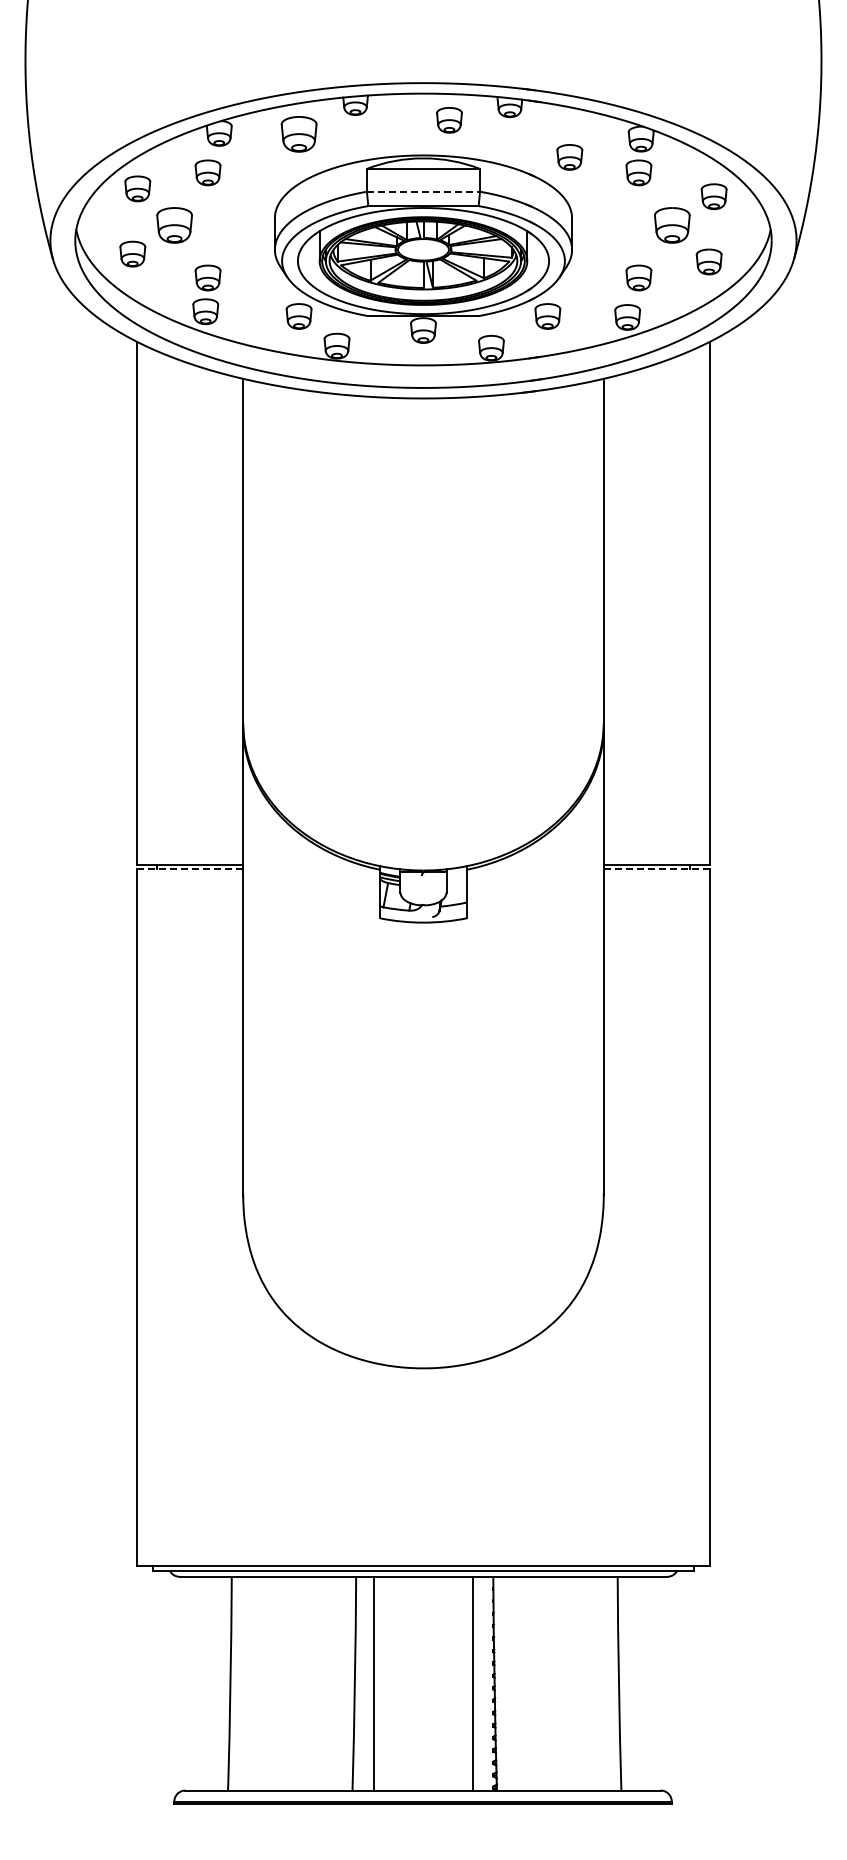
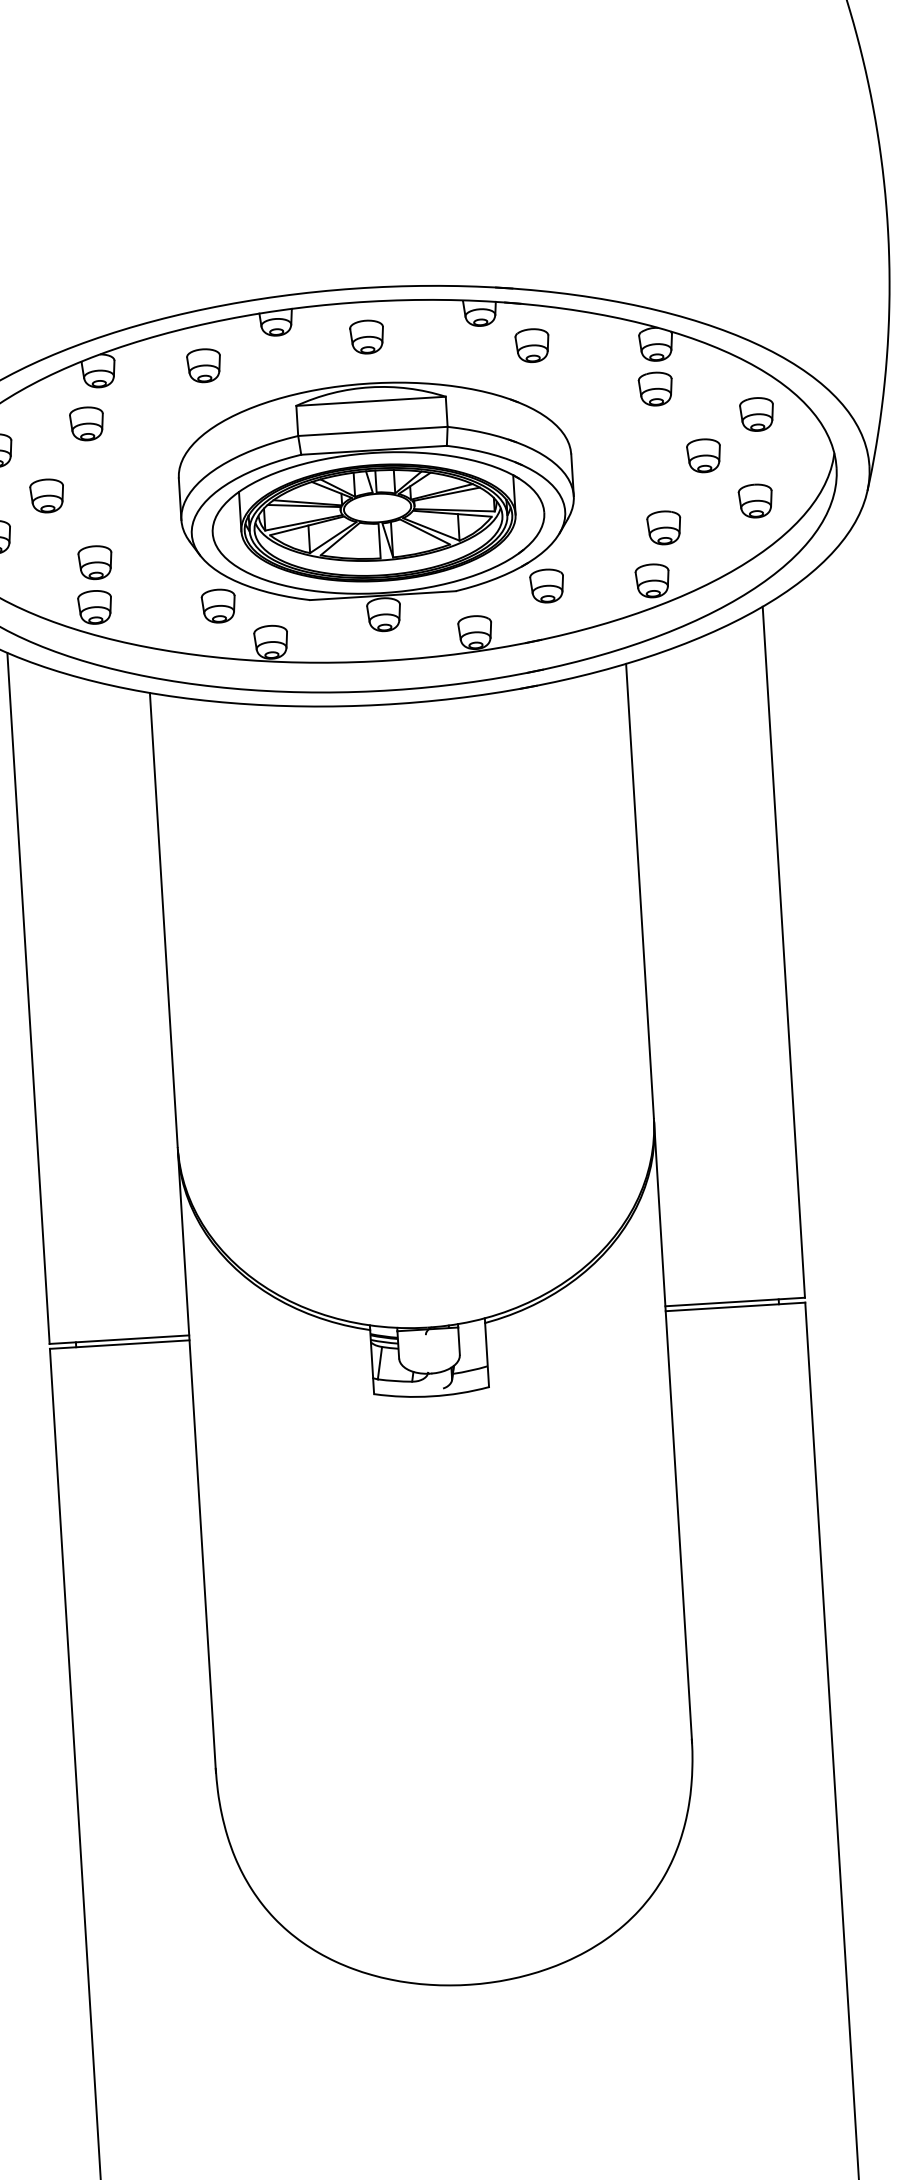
part: (449, 120) -> (367, 337), moved
part: (298, 134) -> (203, 365), size x0.71
part: (569, 157) -> (532, 345), moved
line: (423, 191) -> (372, 431), dashed -> solid
part: (174, 225) -> (46, 496), size x0.71
part: (671, 225) -> (703, 455), size x0.71
line: (190, 869) -> (120, 1345), dashed -> solid
line: (656, 869) -> (735, 1307), dashed -> solid

